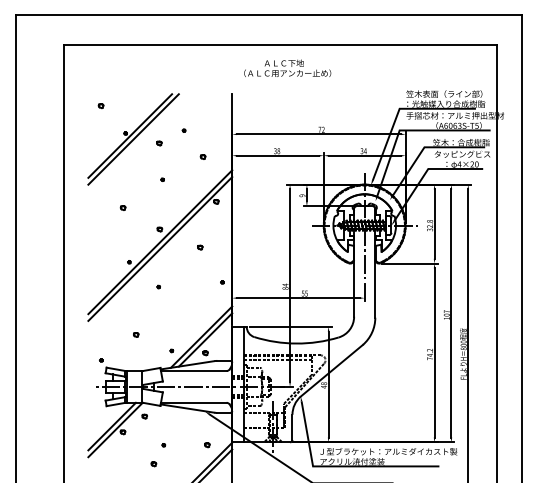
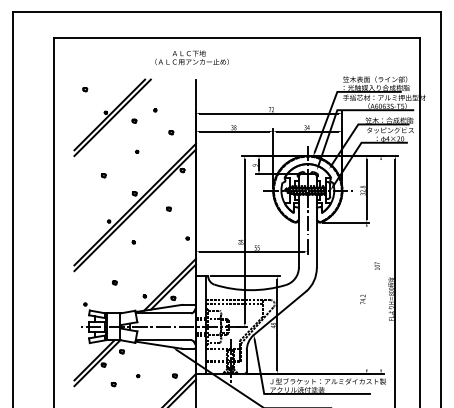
text: (287, 67) -> (191, 57), moved
line: (451, 313) -> (381, 264), removed
line: (434, 352) -> (366, 297), removed
part: (153, 464) -> (113, 384), moved

